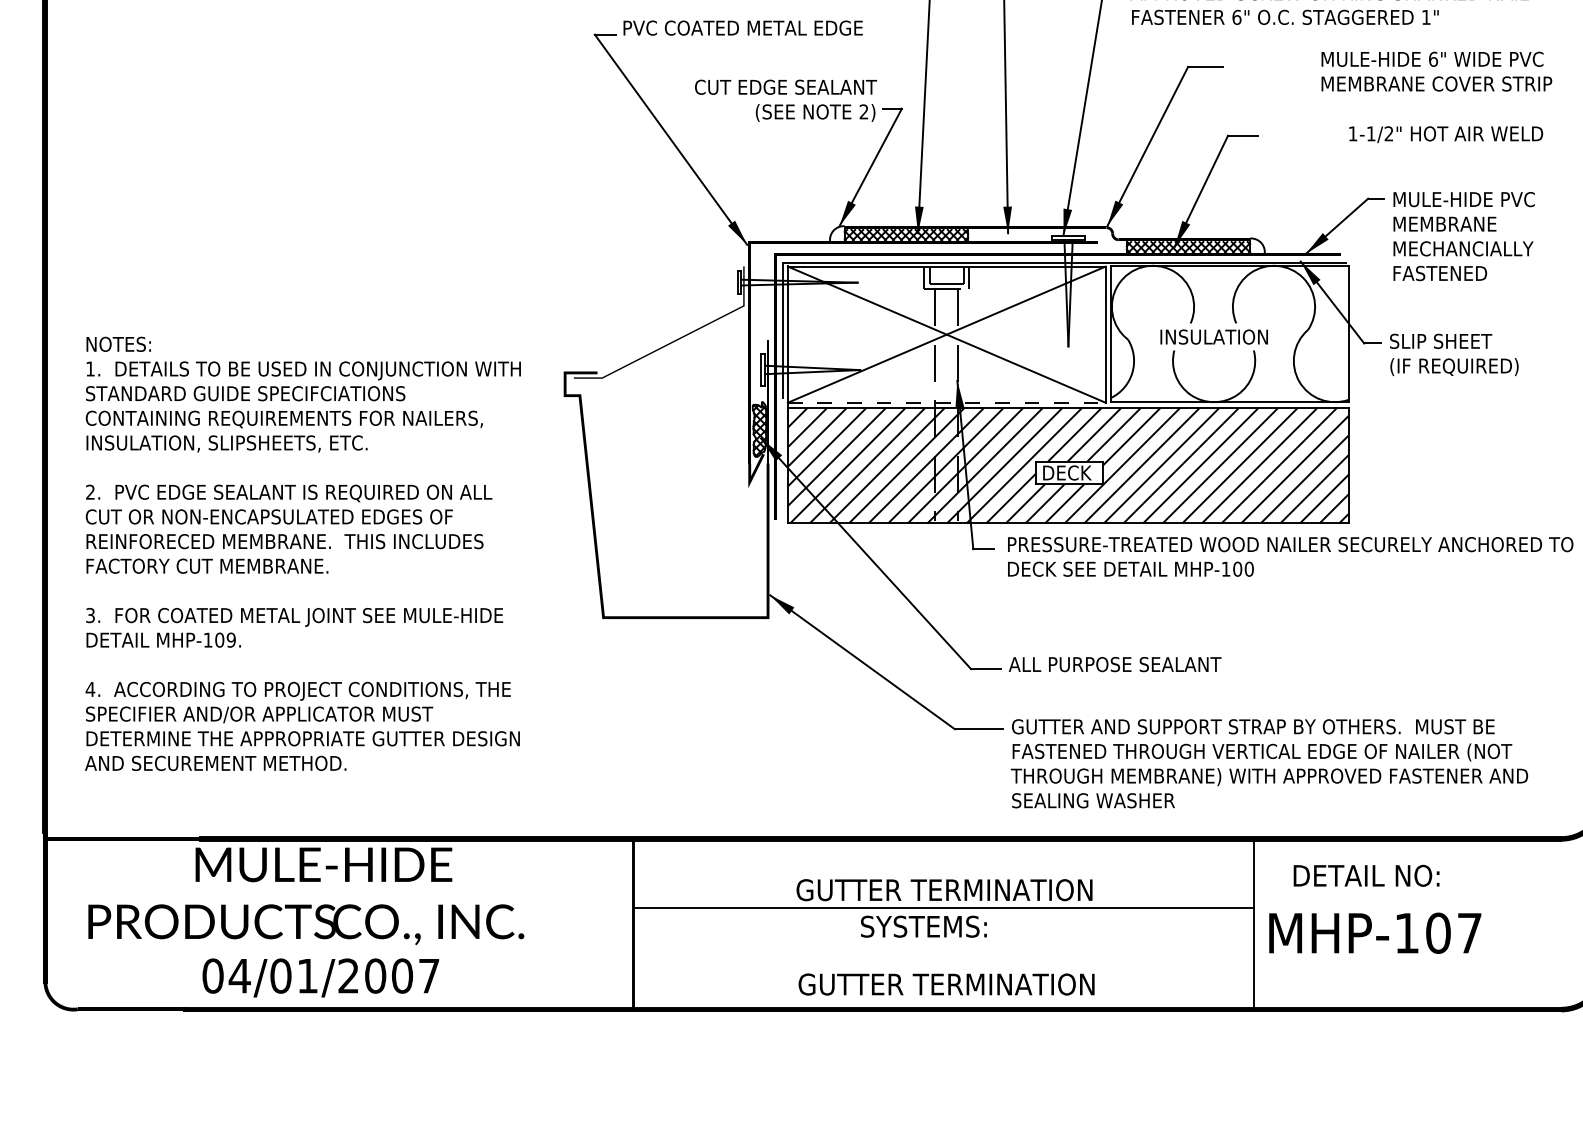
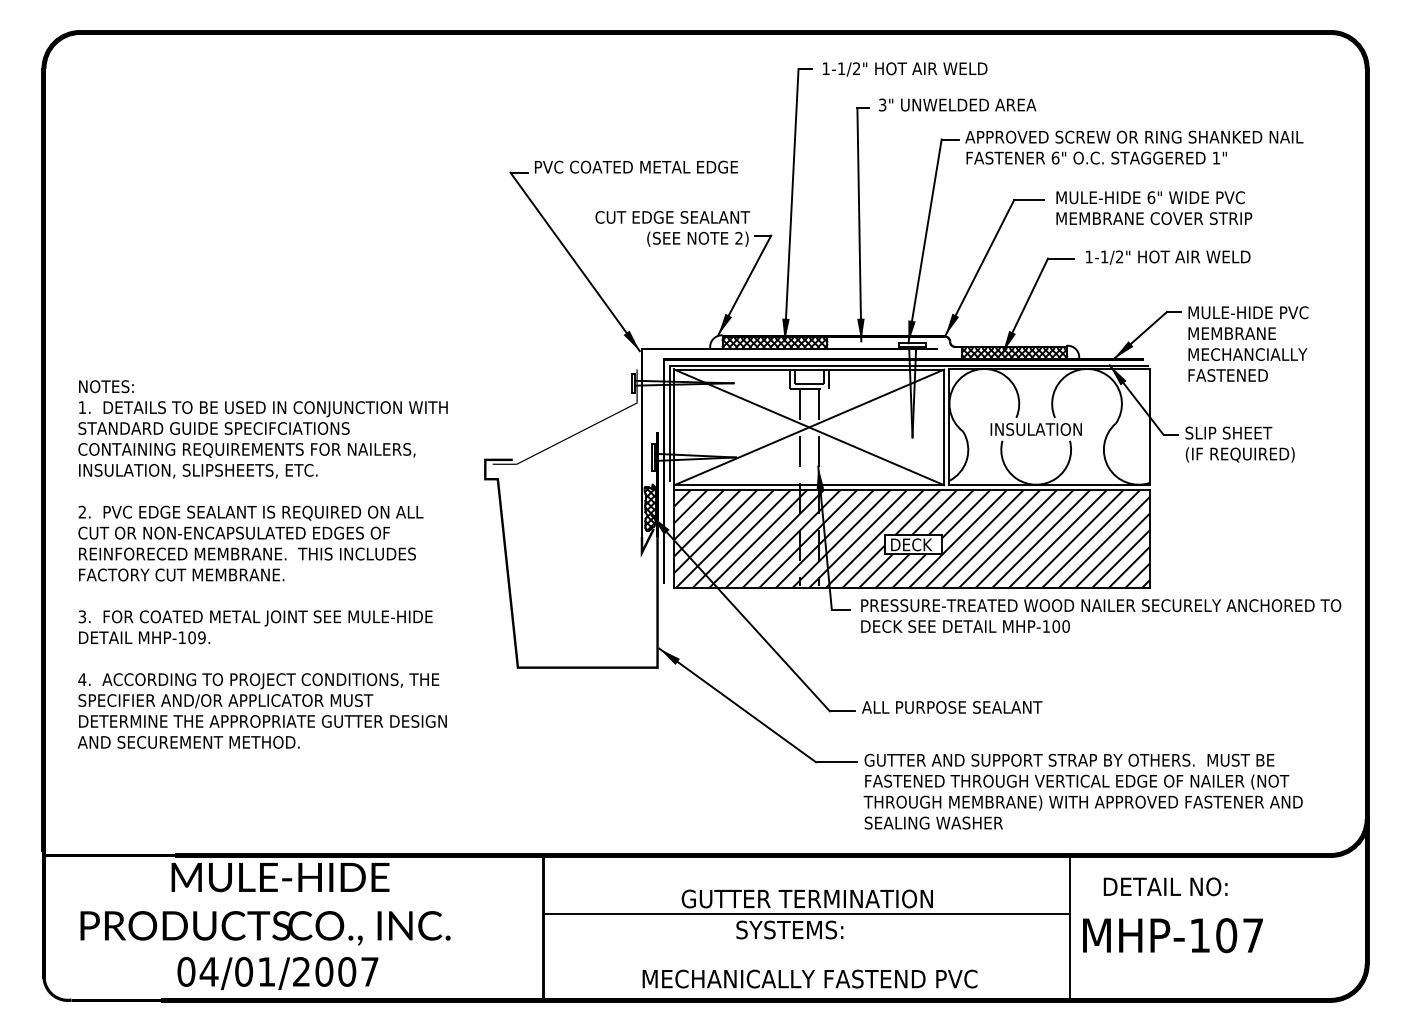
text: (1437, 72) -> (1154, 208), moved
text: (1446, 134) -> (1168, 257), moved
line: (947, 403) -> (809, 485), dashed -> solid
text: (302, 553) -> (262, 564), moved
text: (947, 983) -> (809, 978), GUTTER TERMINATION -> MECHANICALLY FASTEND PVC

